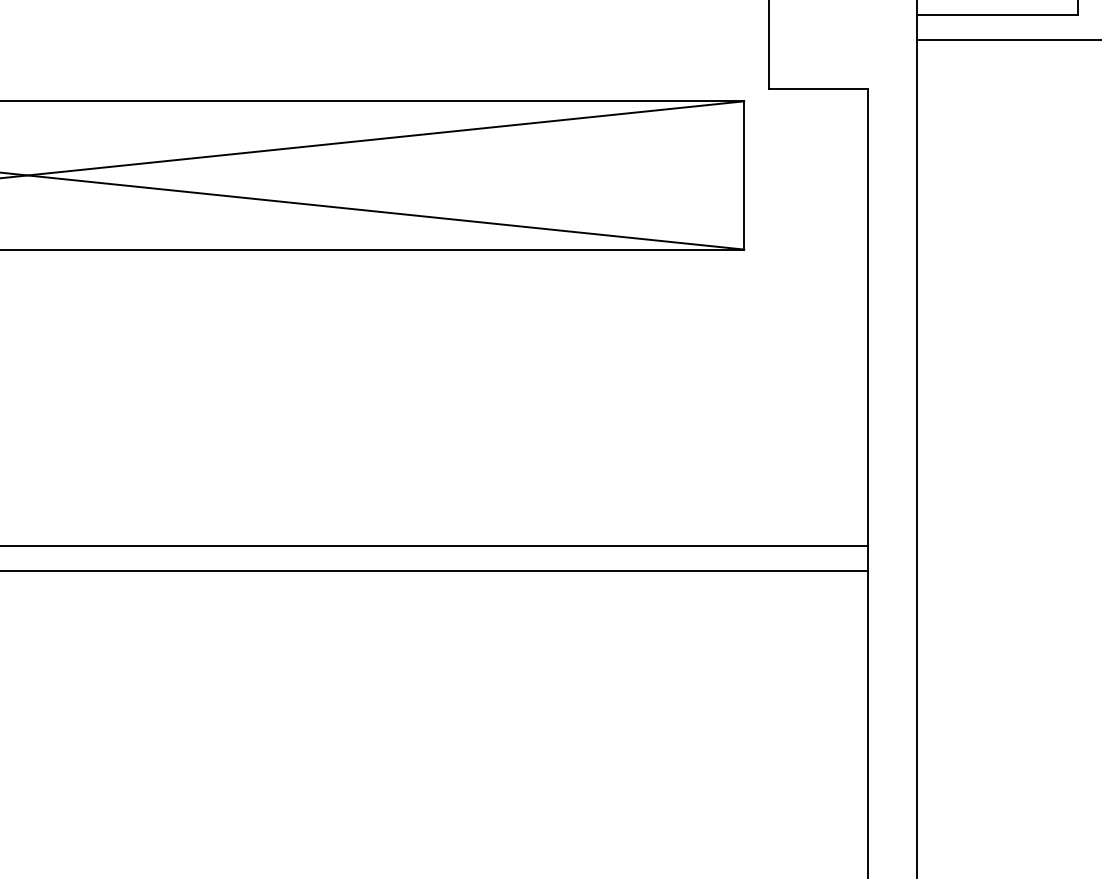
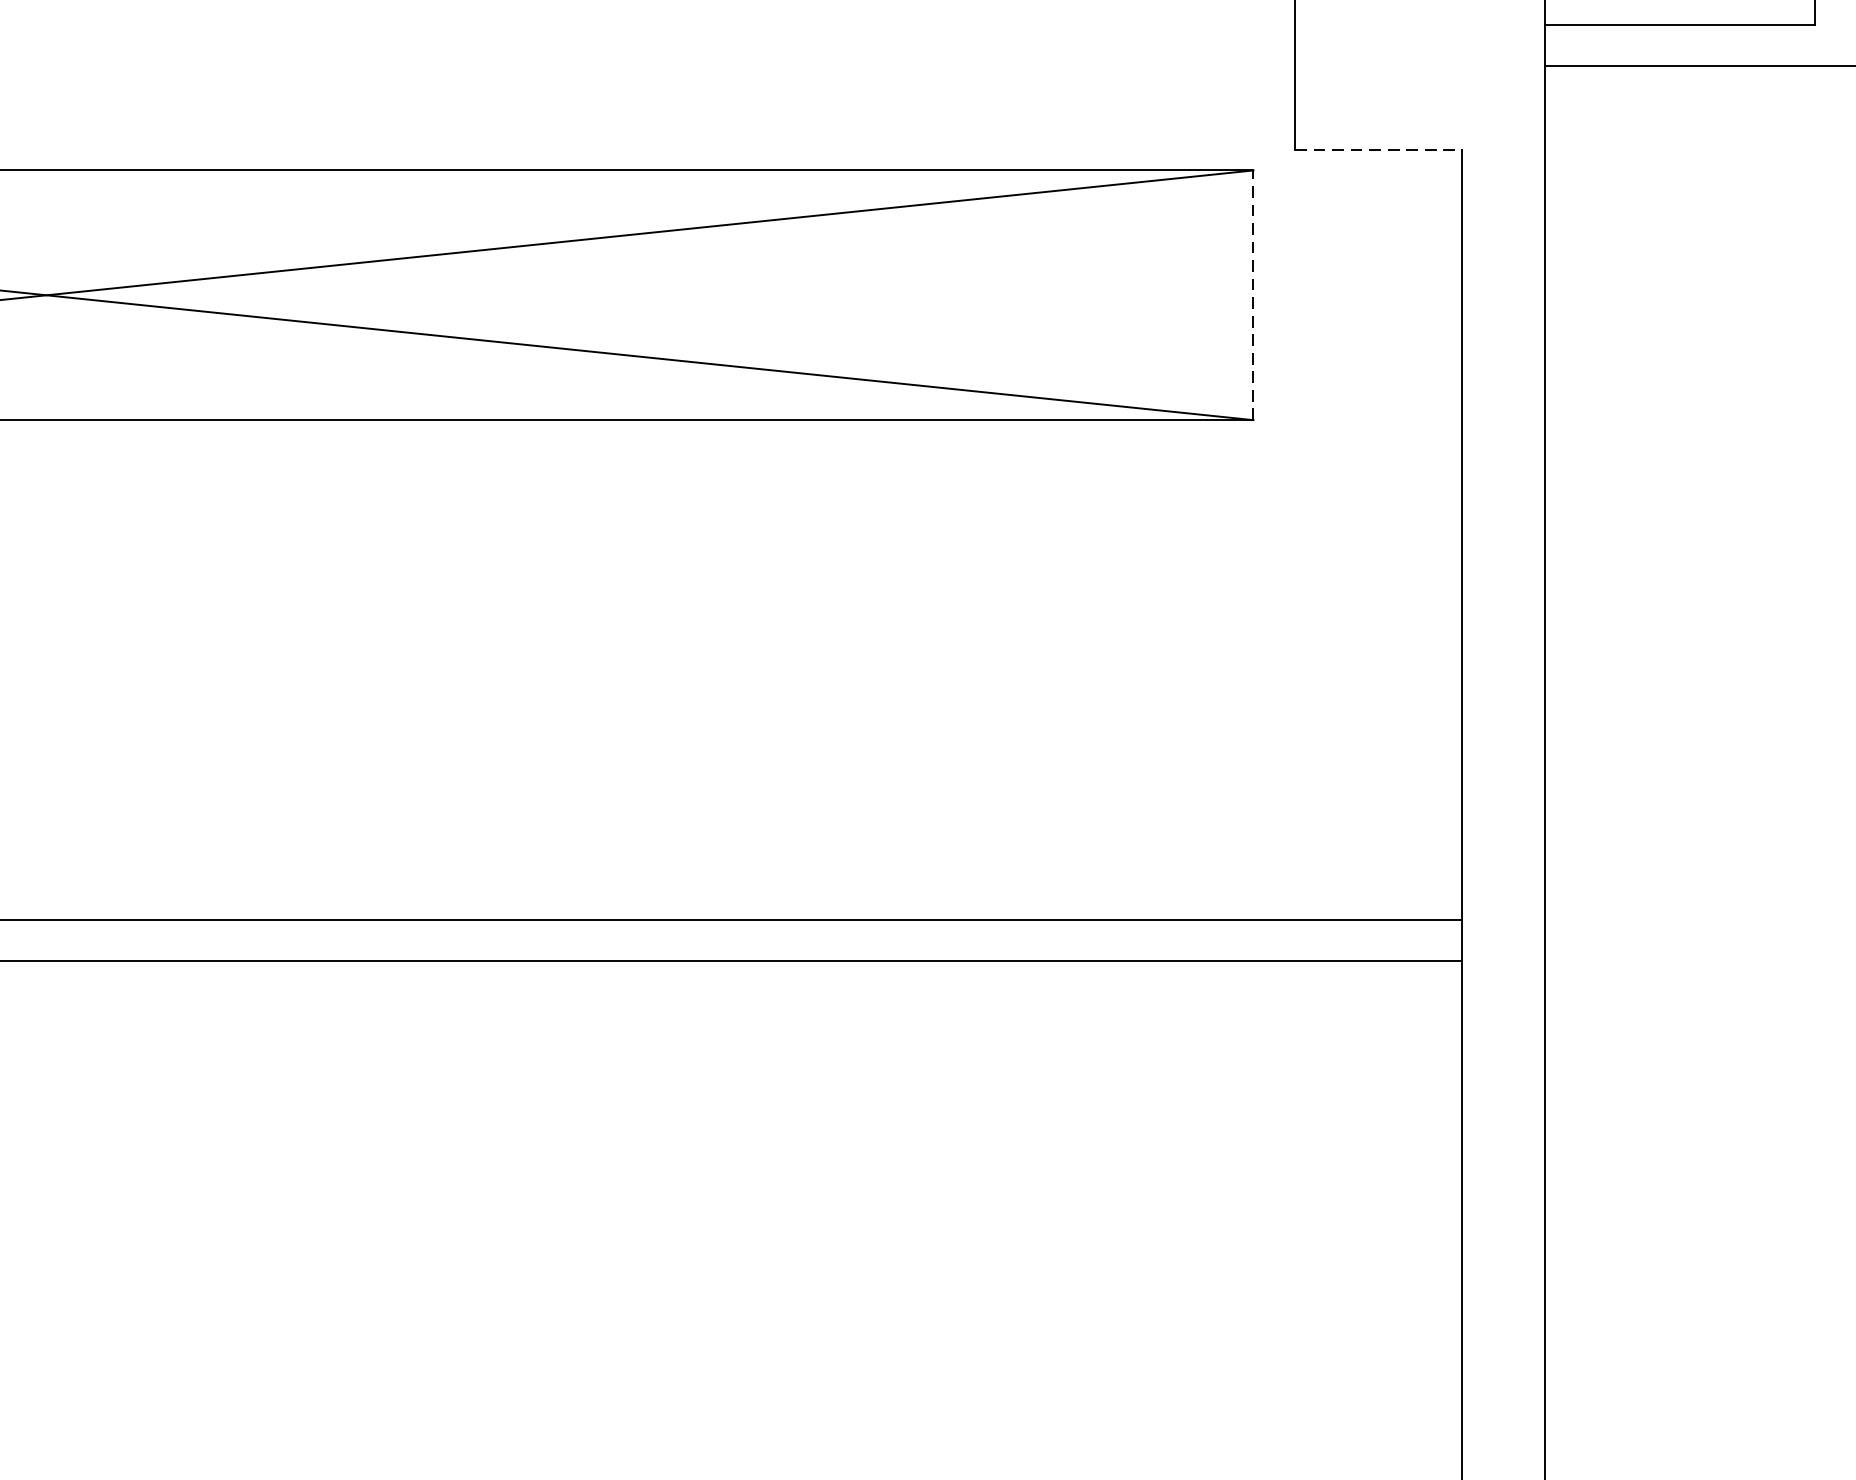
line: (818, 88) -> (1378, 148), solid -> dashed
line: (744, 174) -> (1253, 293), solid -> dashed

